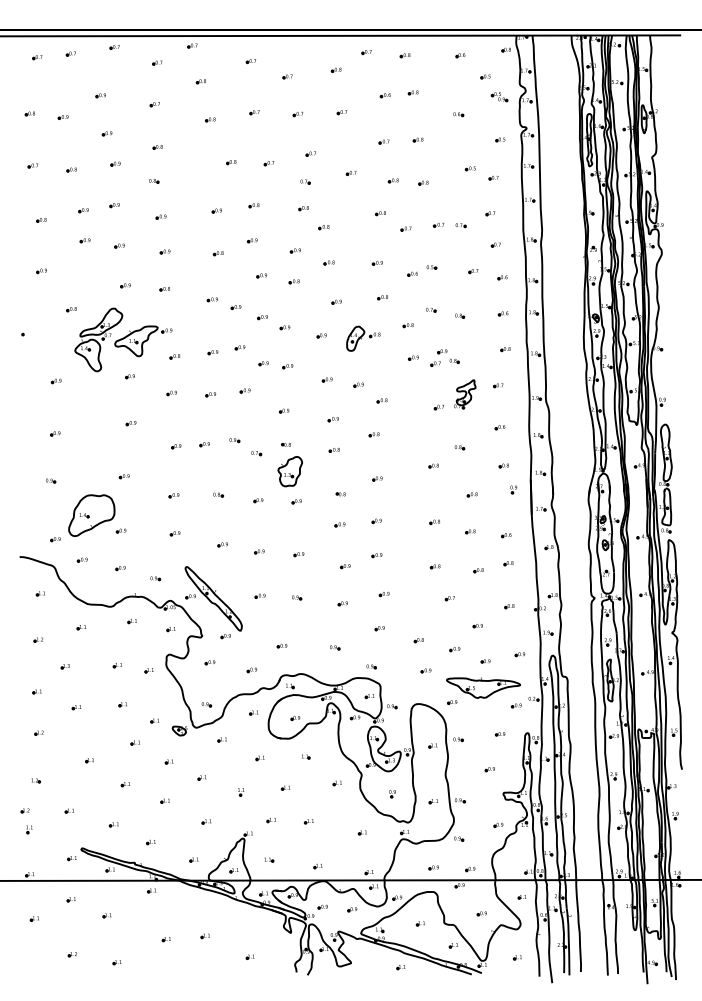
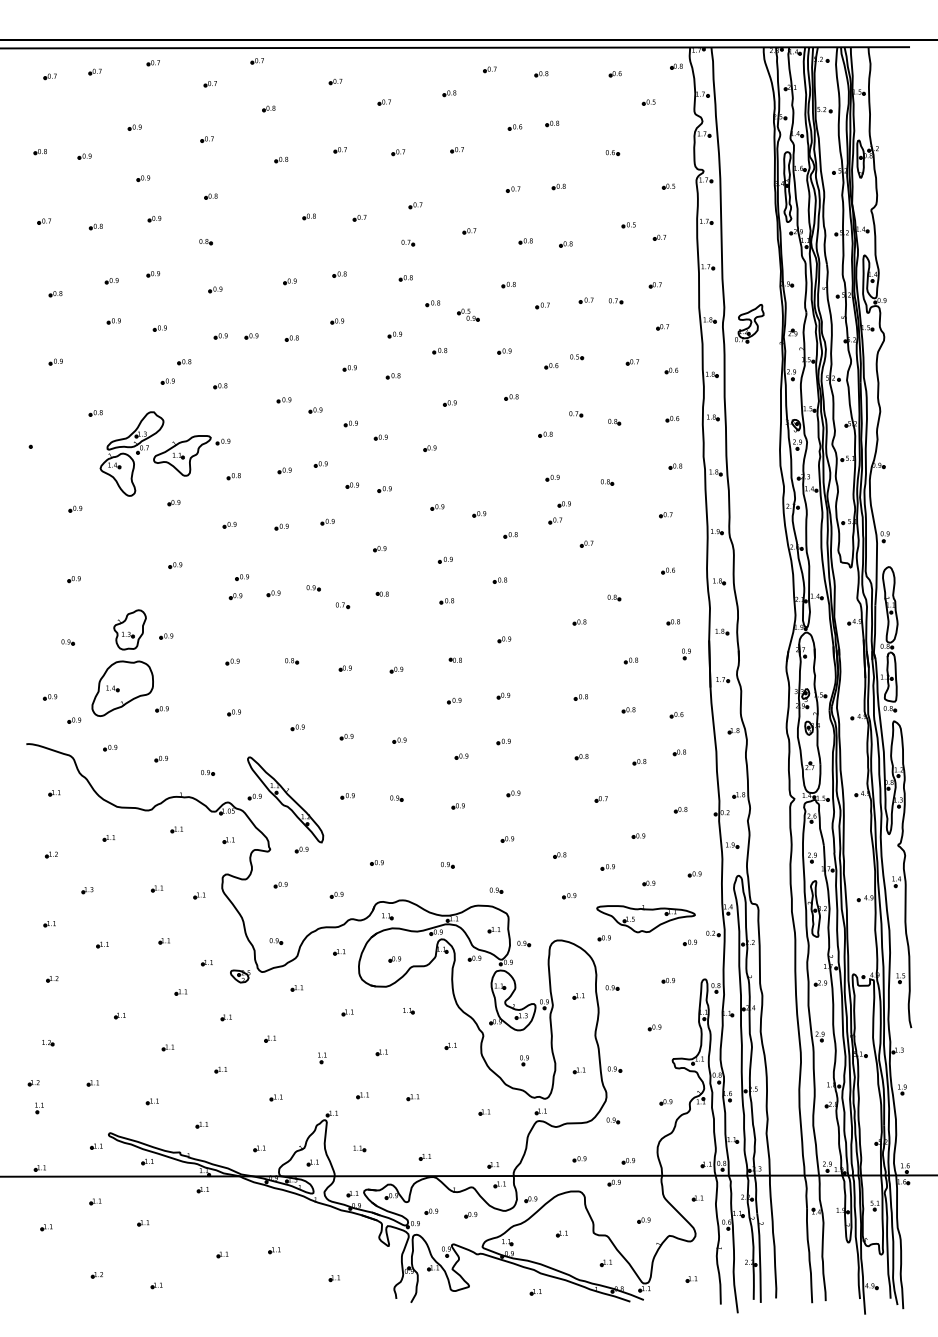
part: (499, 97) -> (468, 315), moved
part: (187, 251) -> (250, 335), added
part: (137, 271) -> (183, 362), added
part: (363, 338) -> (485, 452), removed
part: (438, 357) -> (559, 512), moved
part: (465, 394) -> (750, 323), moved
part: (180, 432) -> (241, 577), added
part: (289, 471) -> (129, 629), moved
part: (36, 521) -> (48, 696), added

